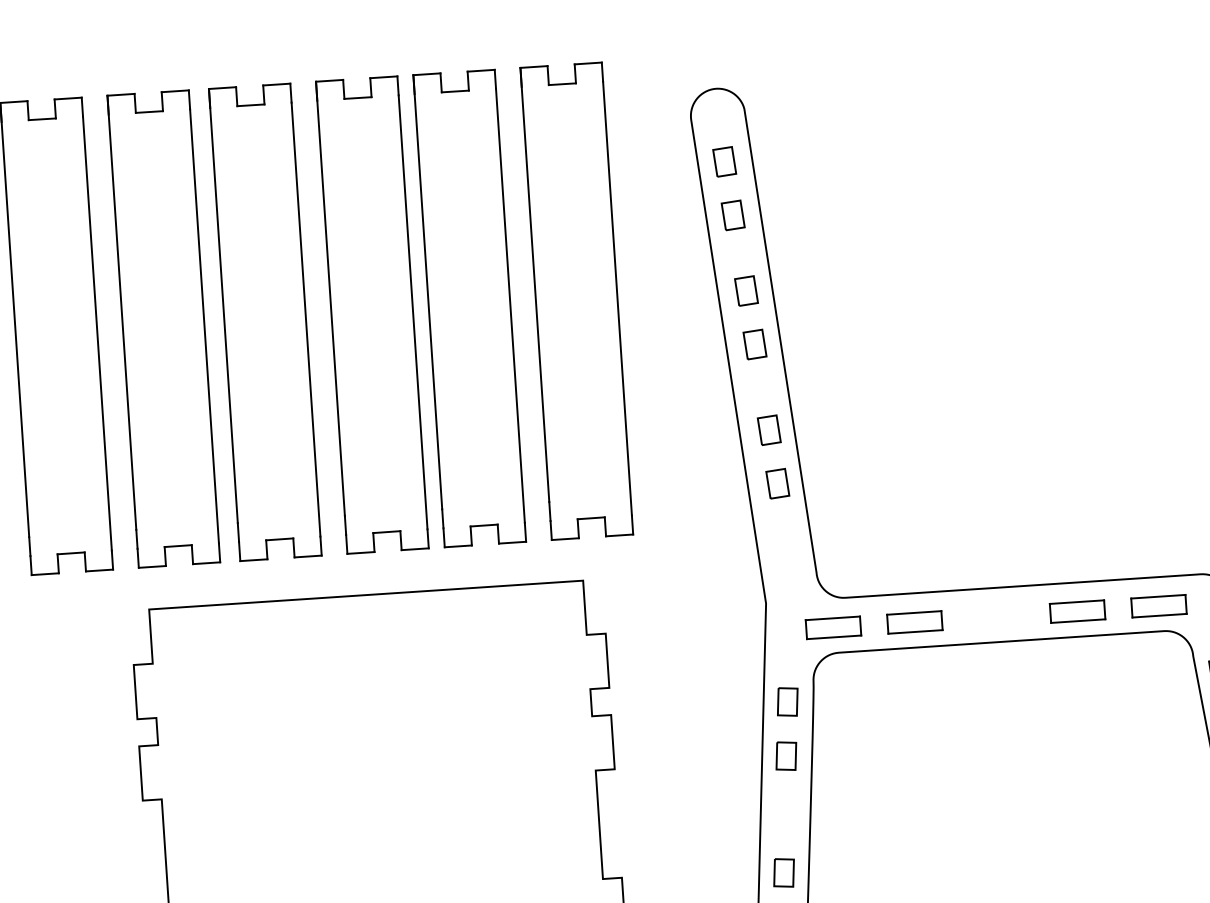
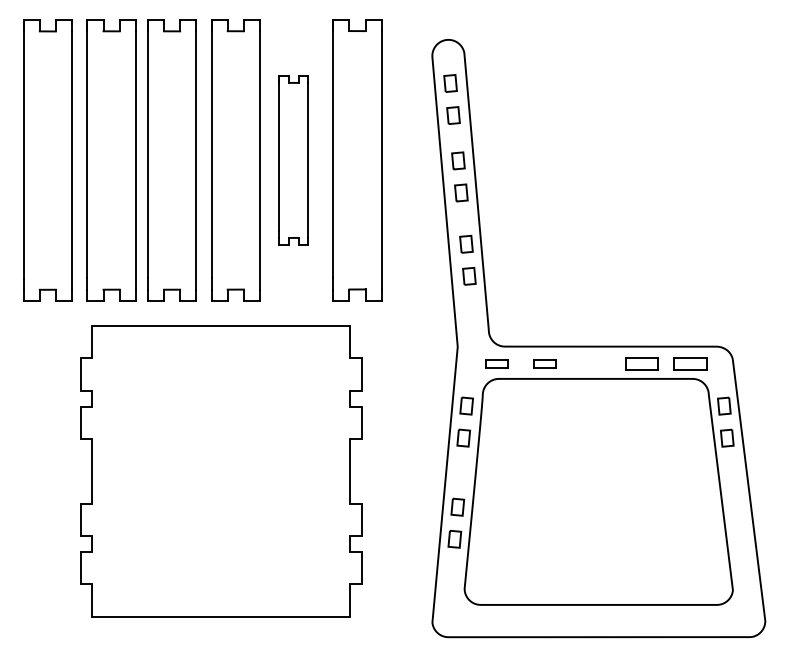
part: (469, 308) -> (293, 160), size x0.6
part: (913, 621) -> (544, 363), size x0.7
part: (833, 627) -> (496, 363), size x0.7

